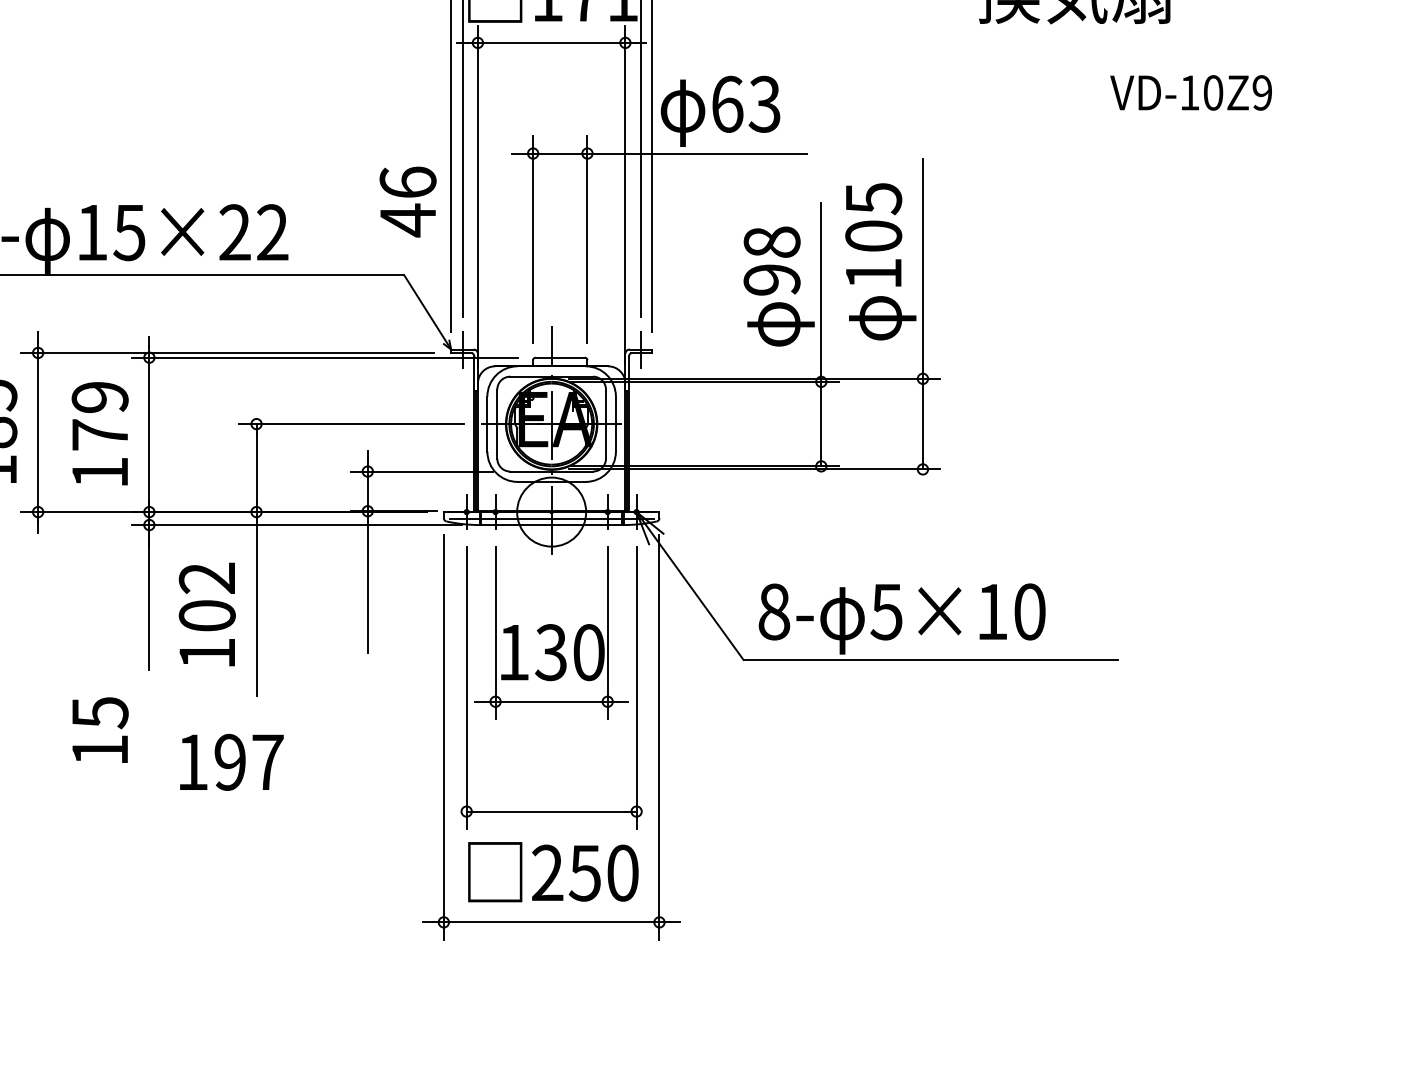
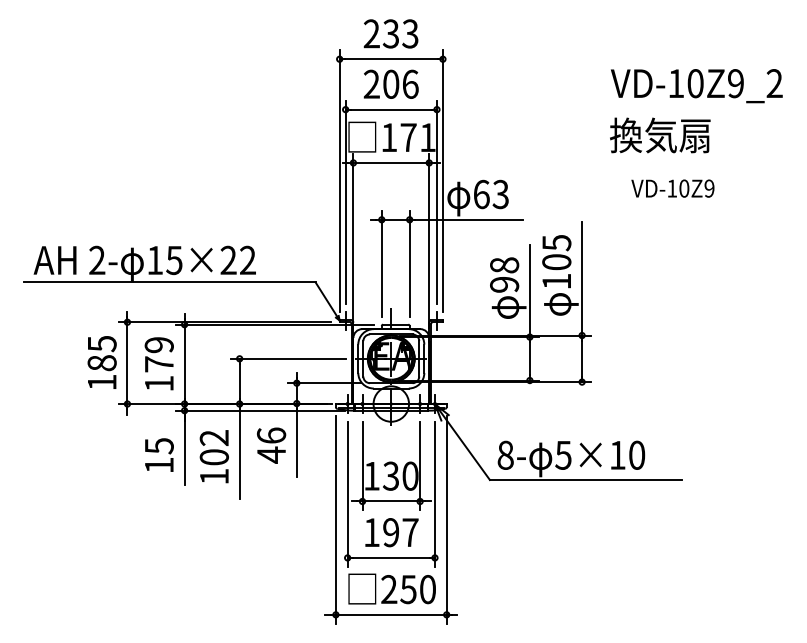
text: (1190, 92) -> (672, 188), moved
text: (408, 201) -> (271, 445), moved
text: (100, 729) -> (159, 454), moved
text: (230, 762) -> (391, 532), moved

